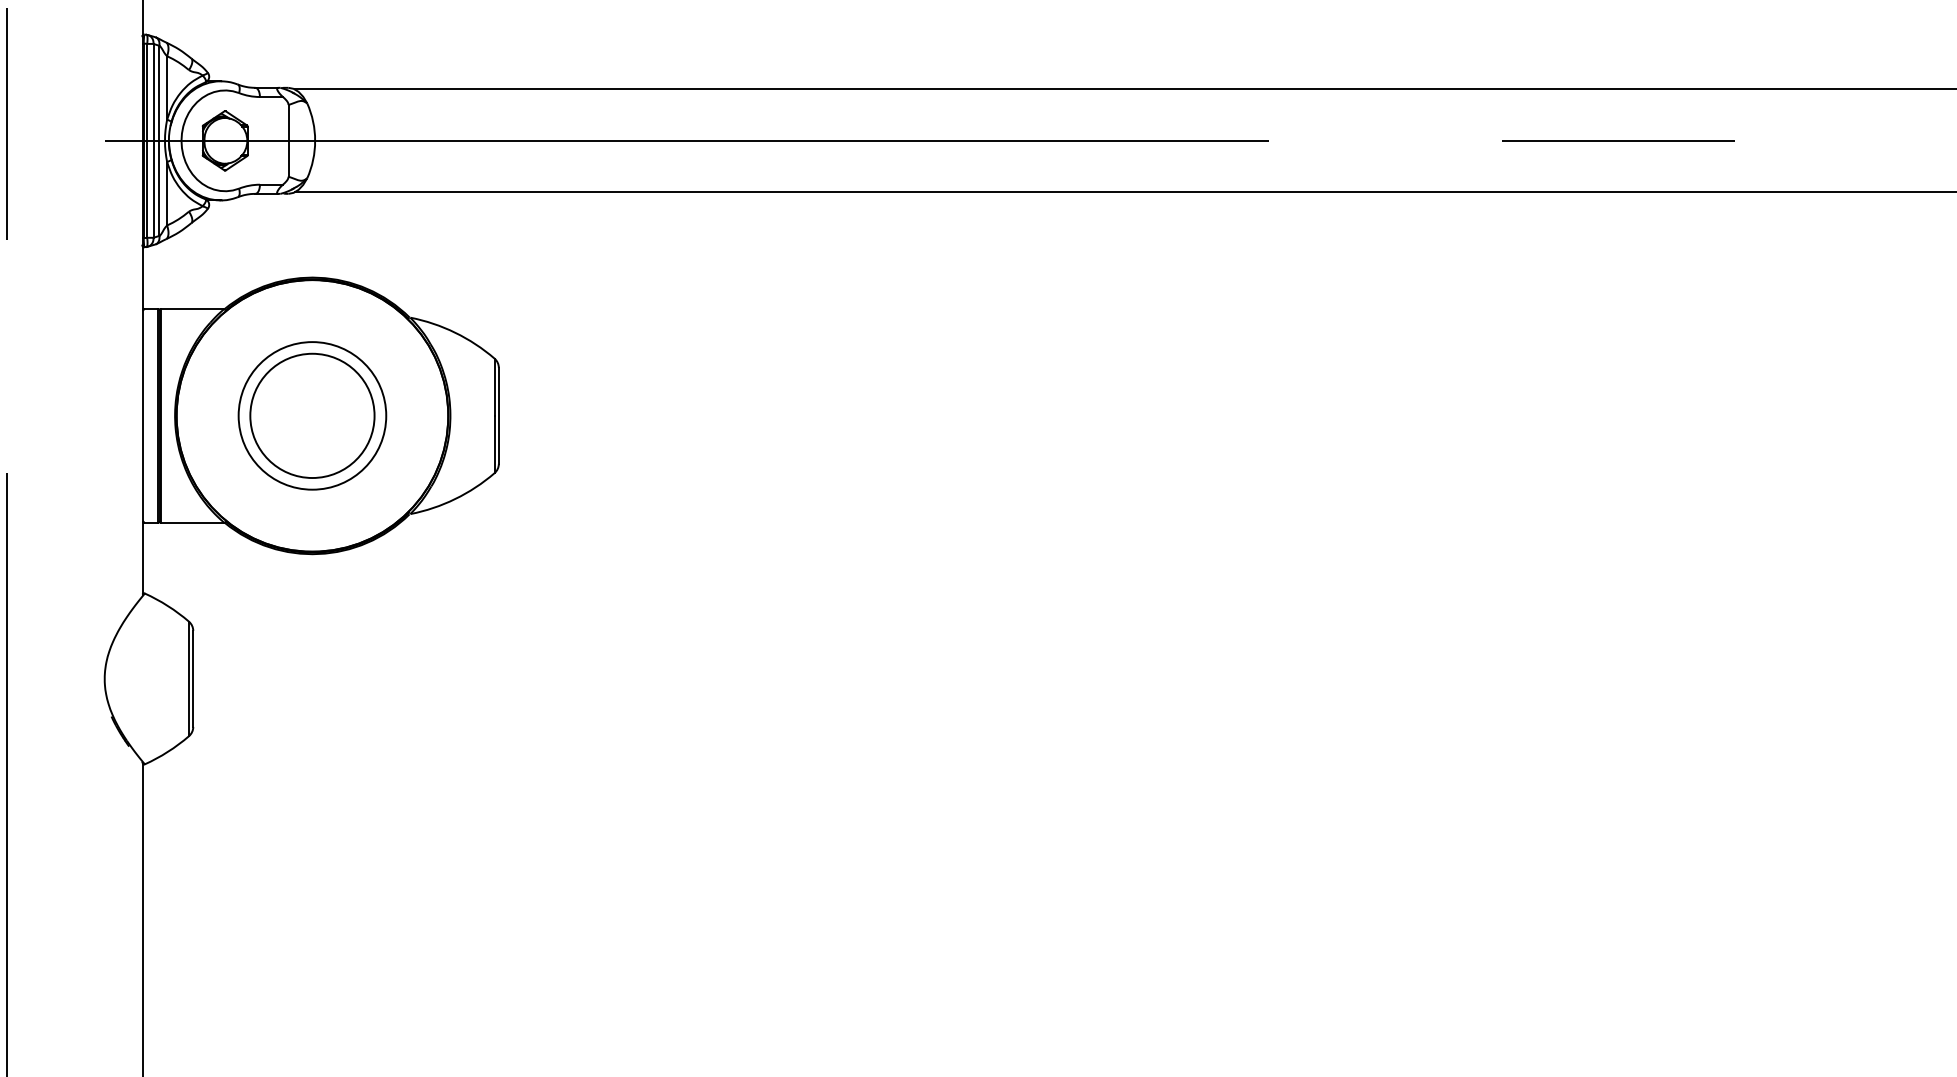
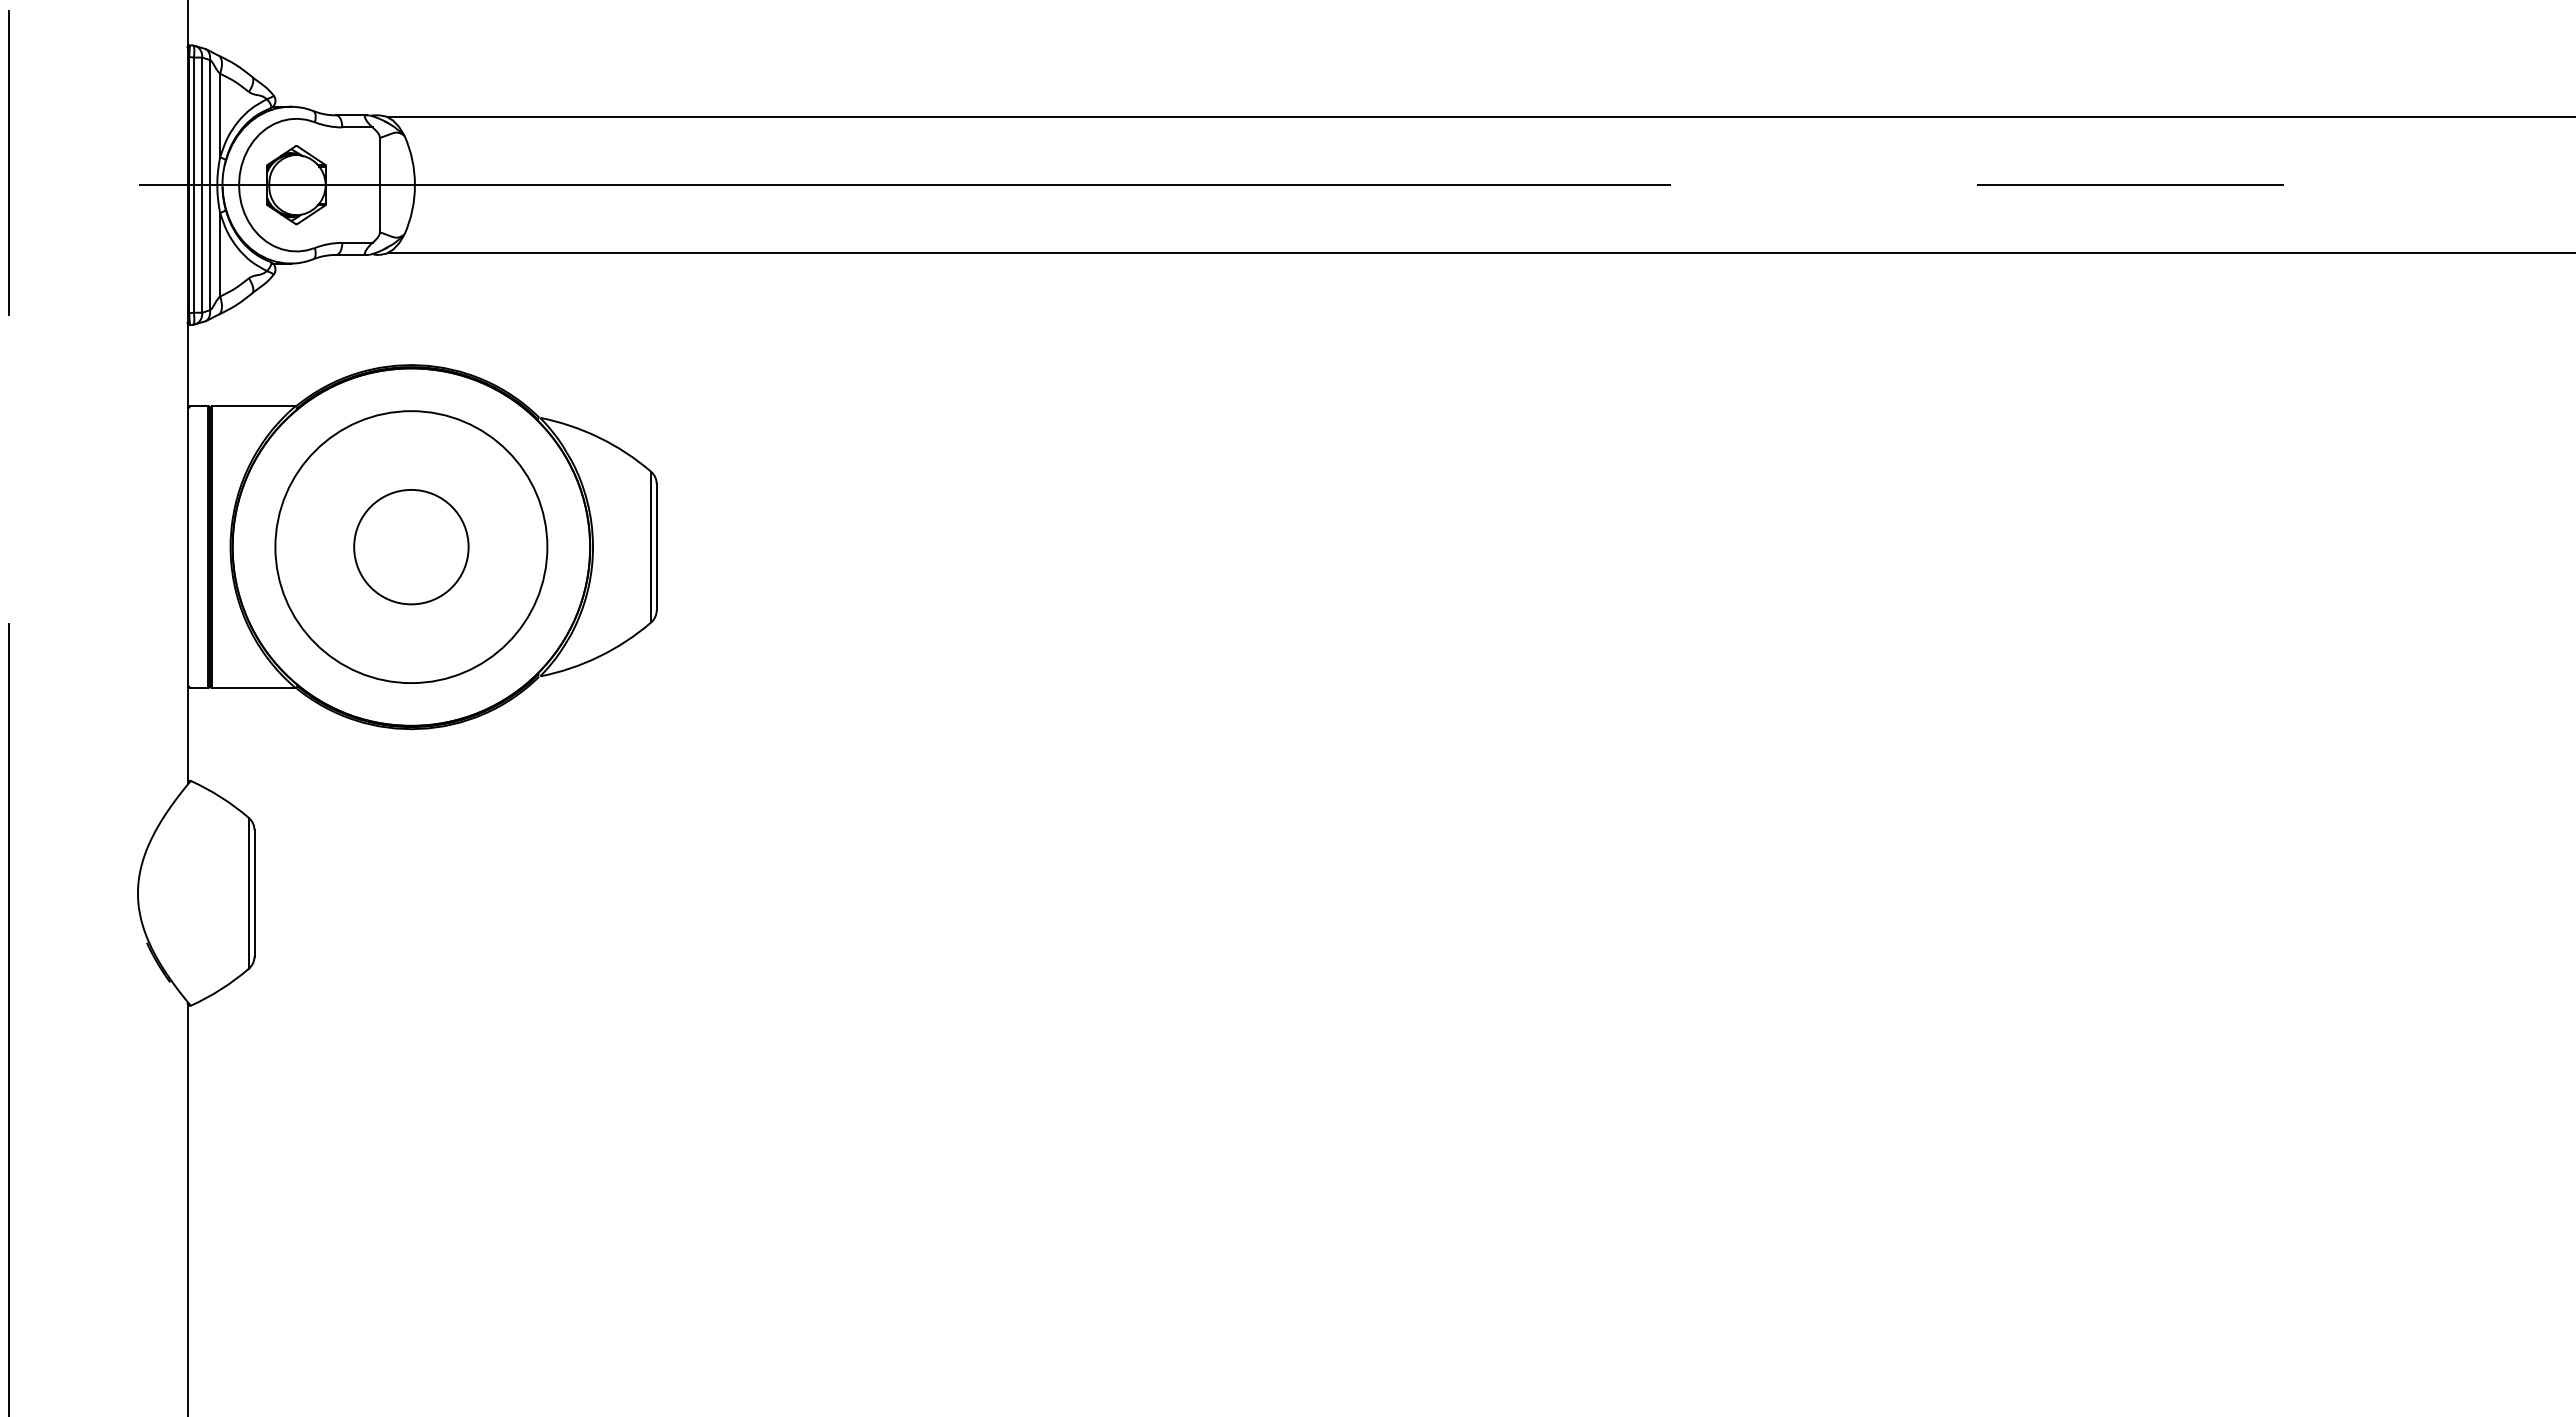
circle: (312, 415) -> (411, 546), size x0.7
circle: (312, 416) -> (411, 547), size x1.4

